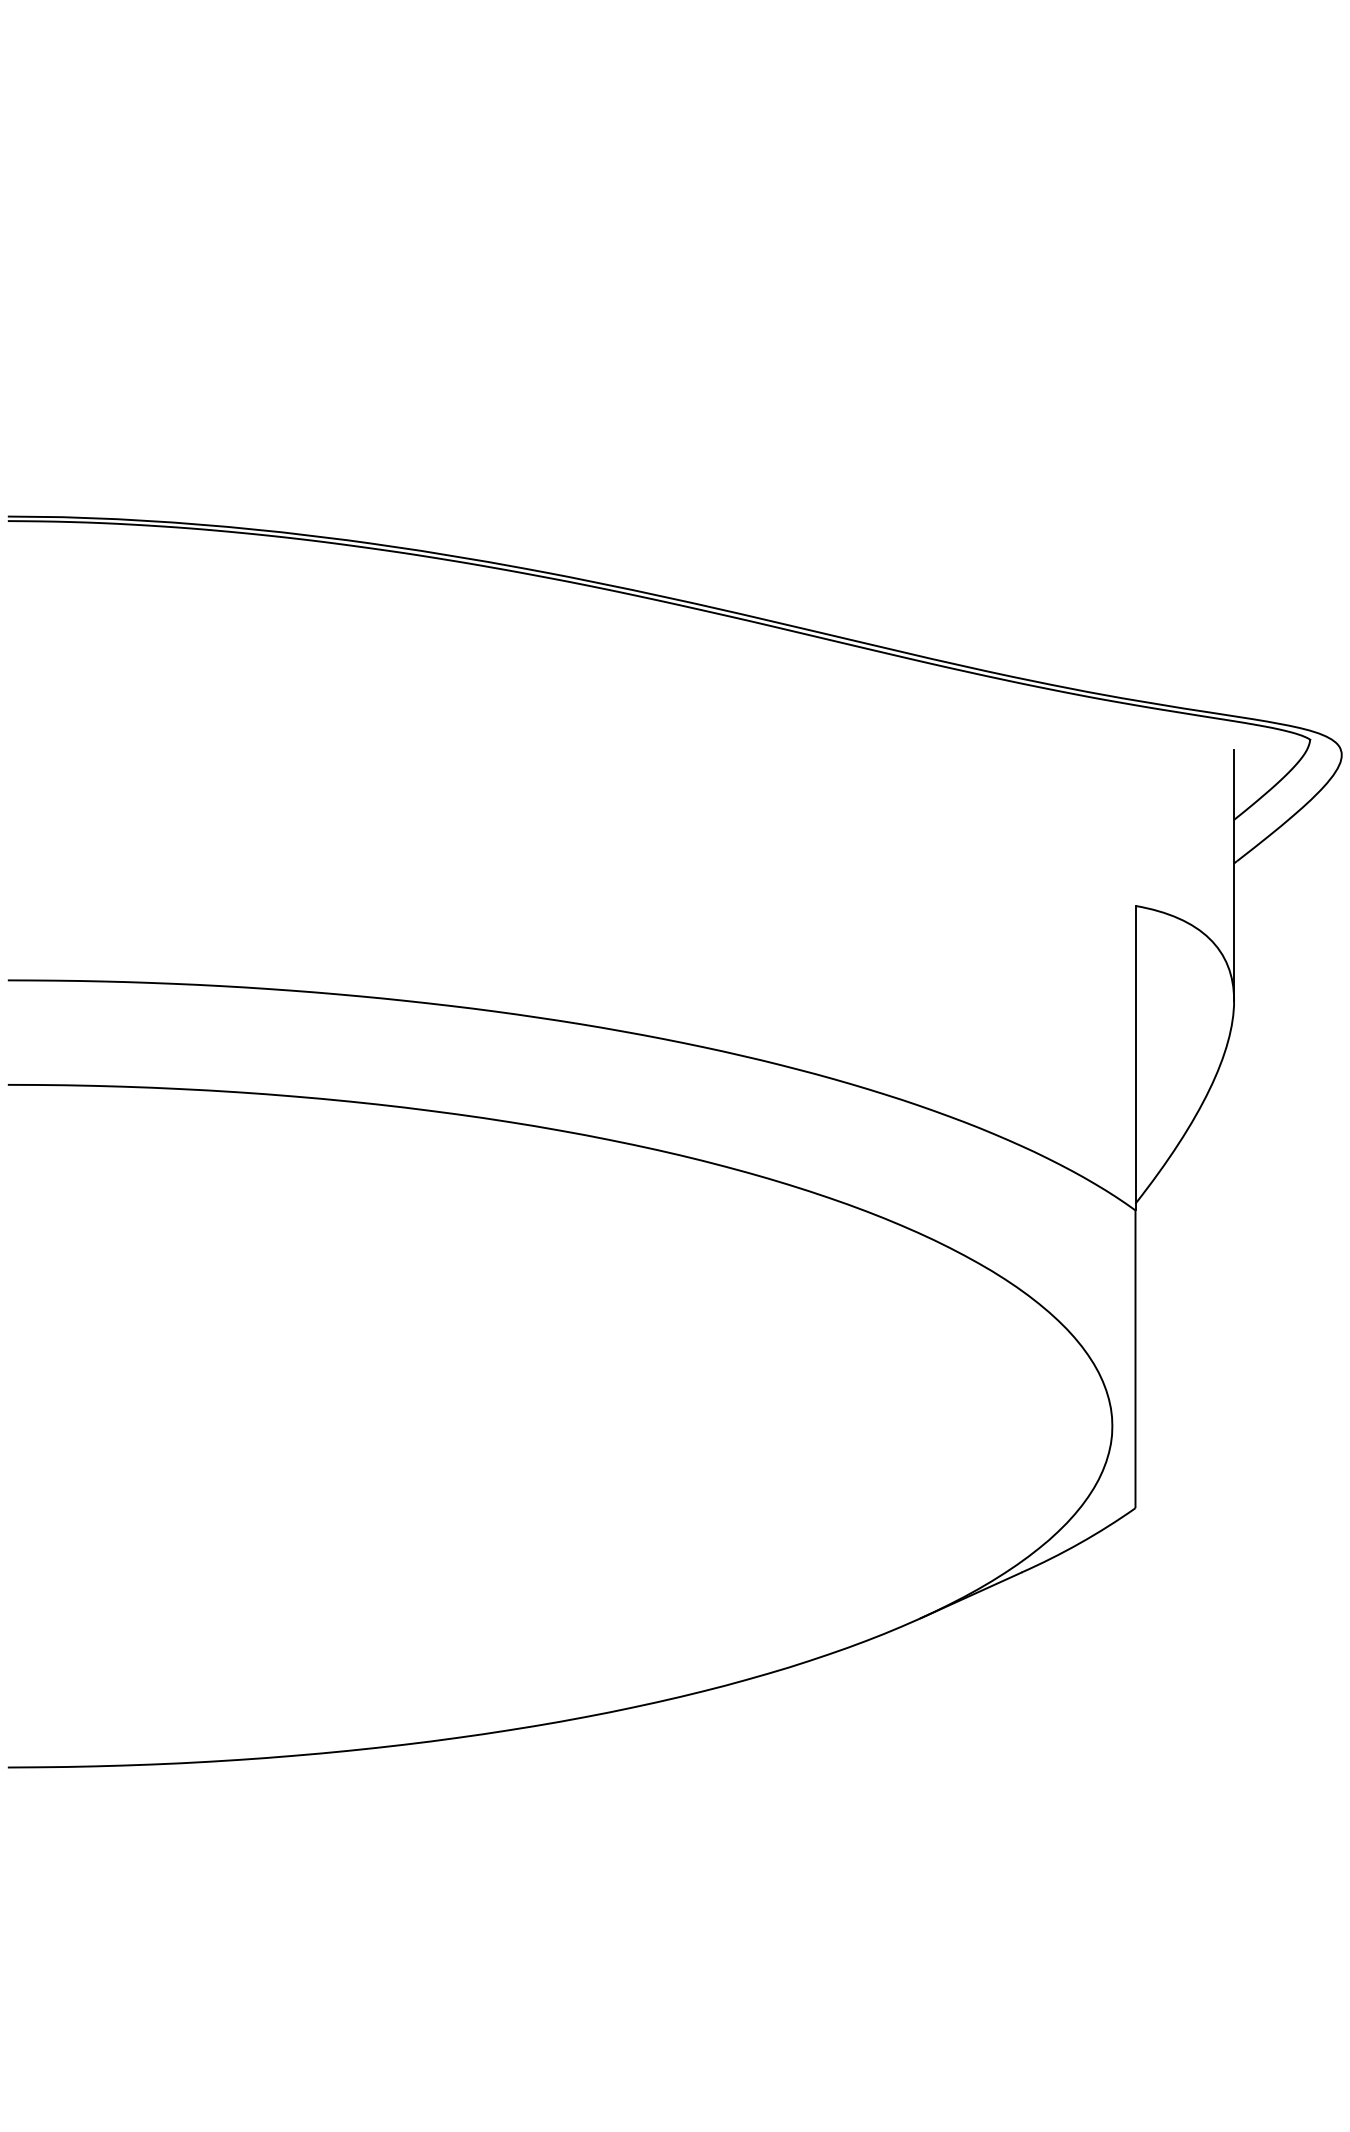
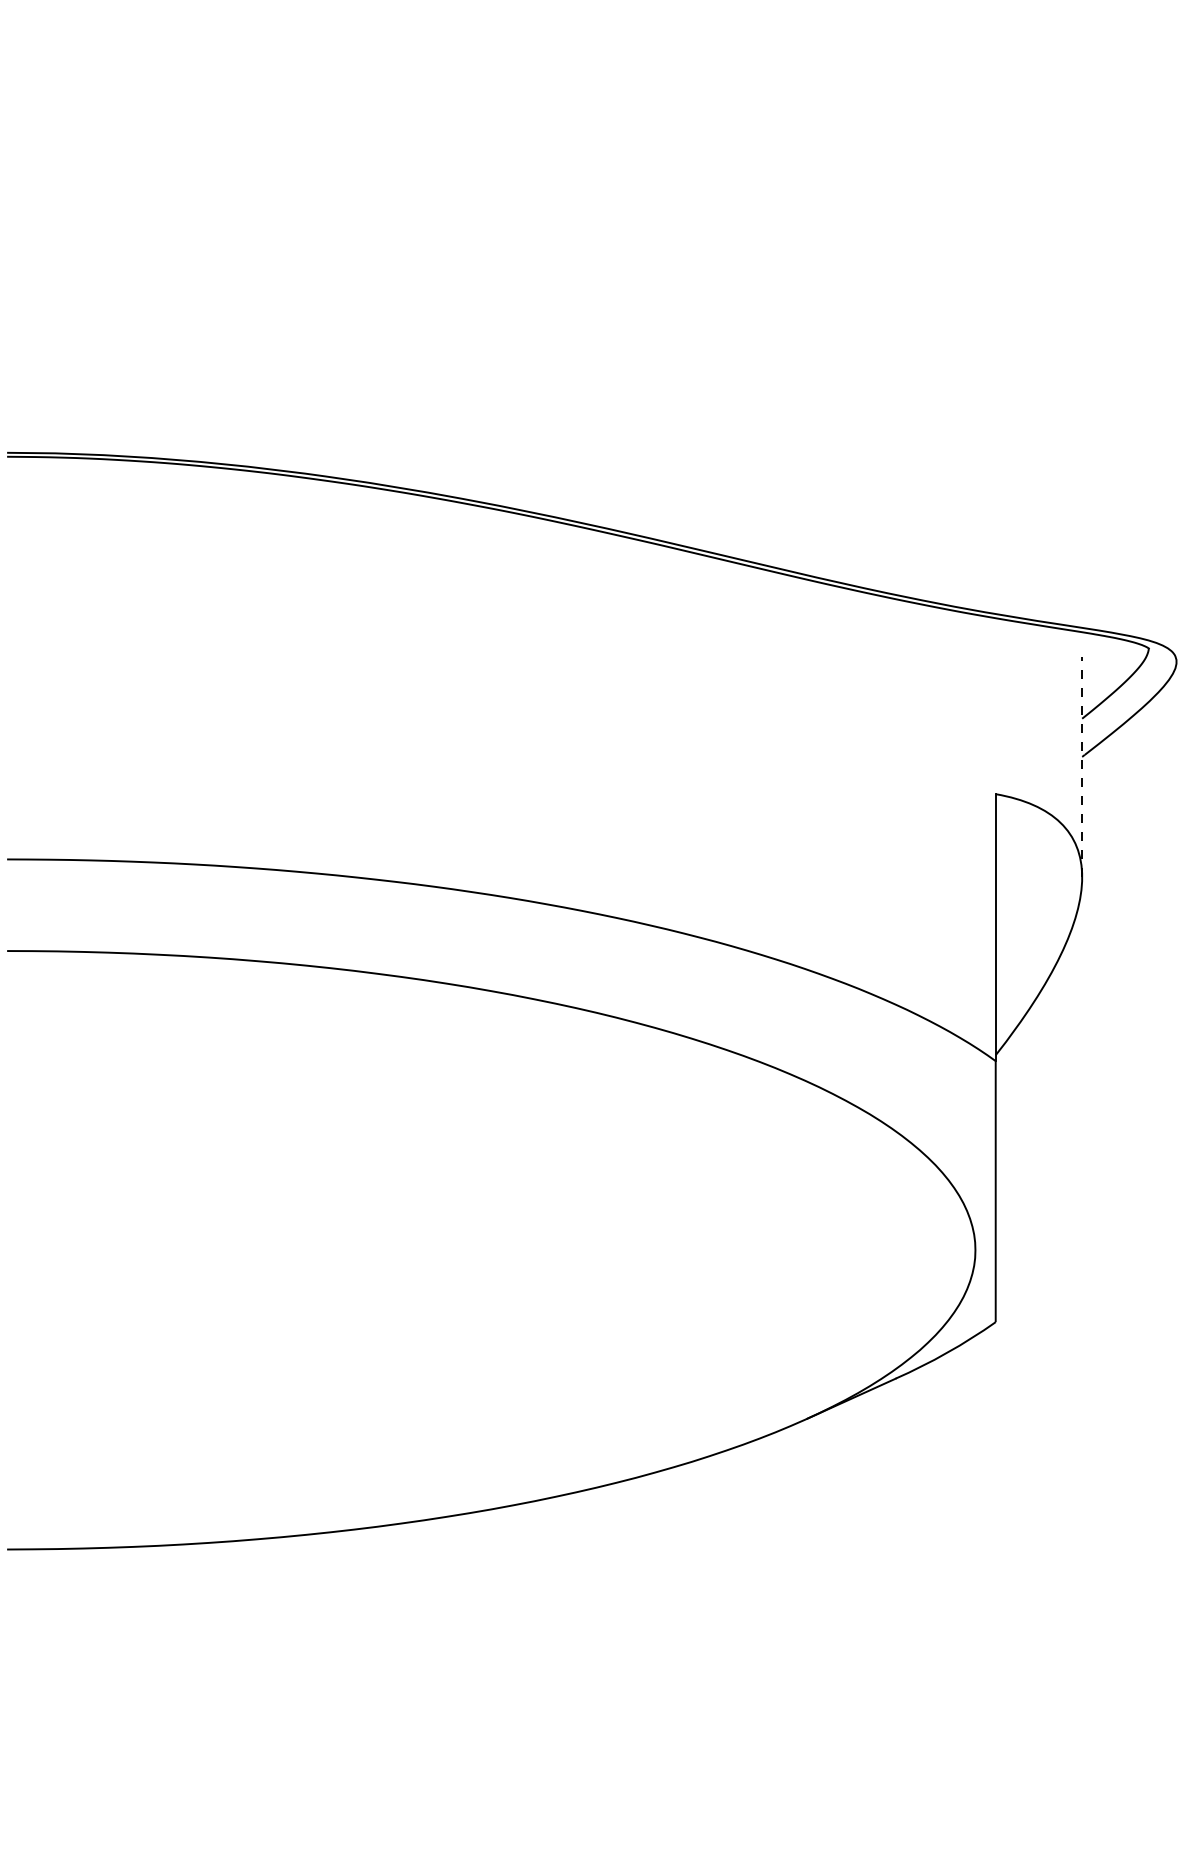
line: (1234, 874) -> (1082, 766), solid -> dashed

